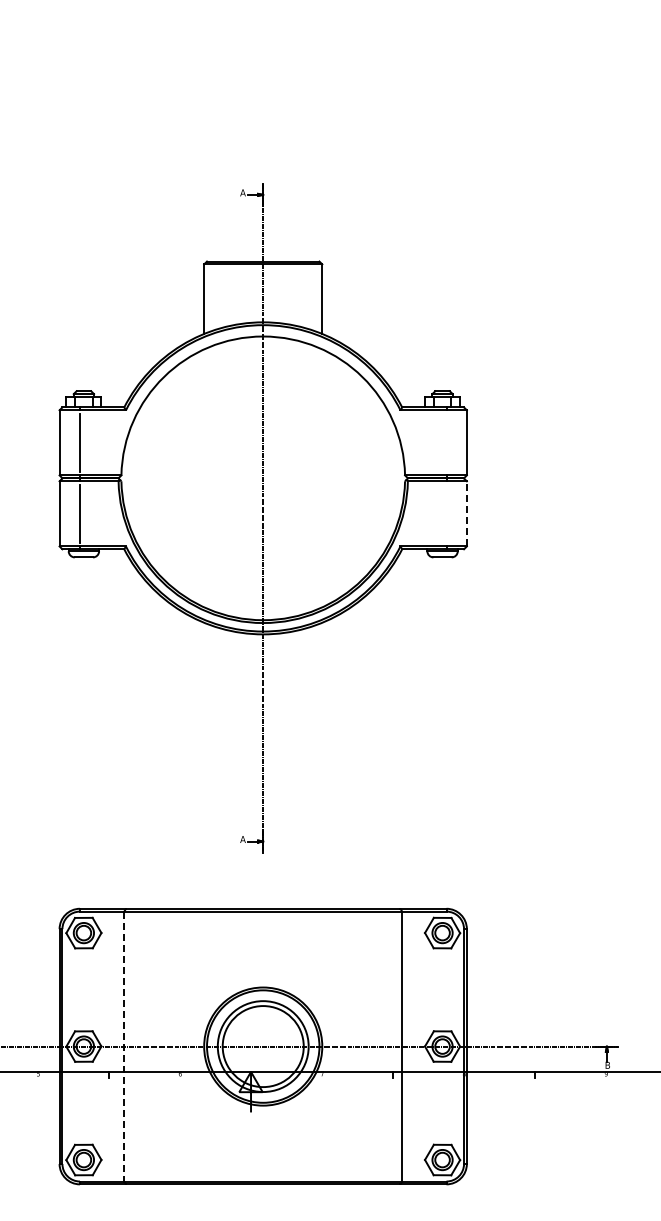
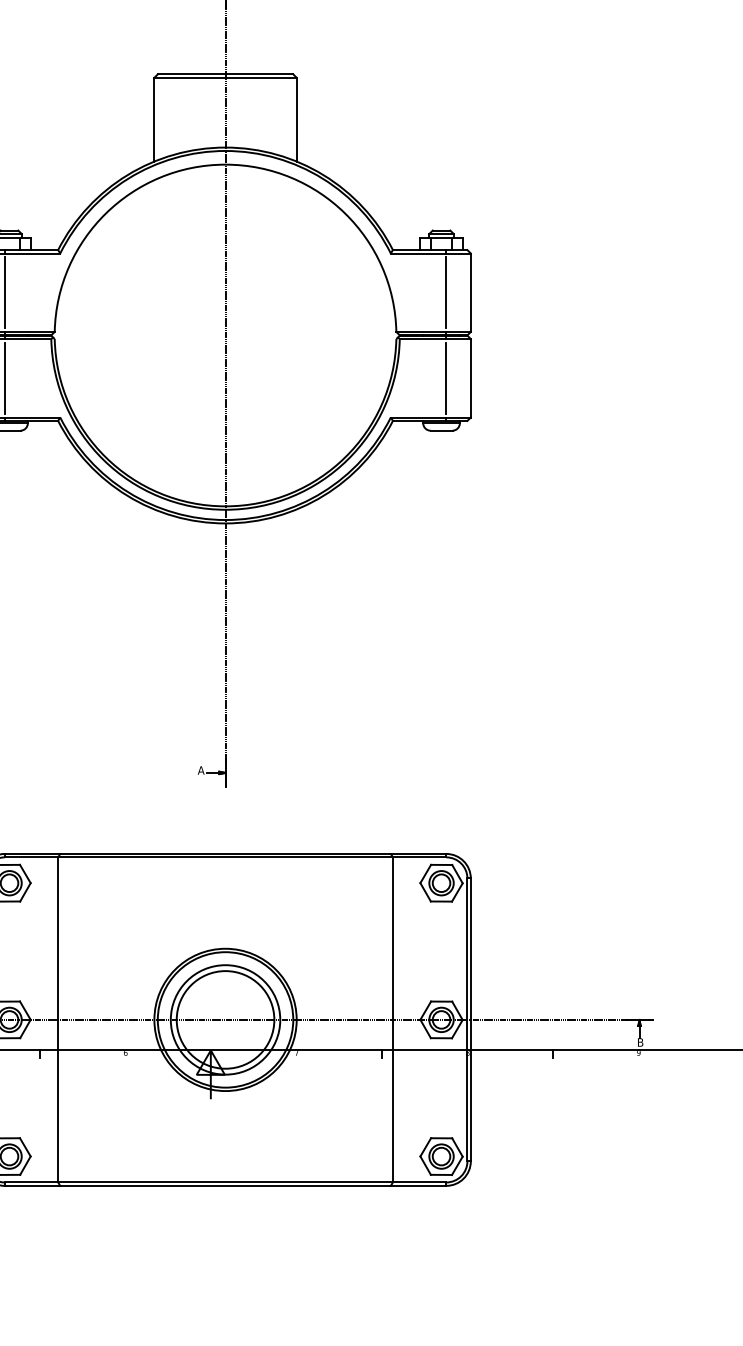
line: (446, 442) -> (446, 292), added
line: (446, 513) -> (446, 377), added
line: (466, 513) -> (470, 377), dashed -> solid
line: (124, 1046) -> (58, 1019), dashed -> solid

